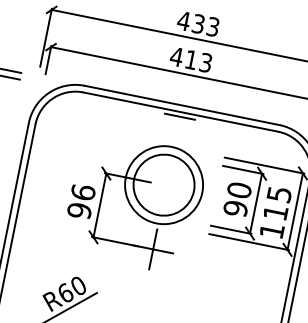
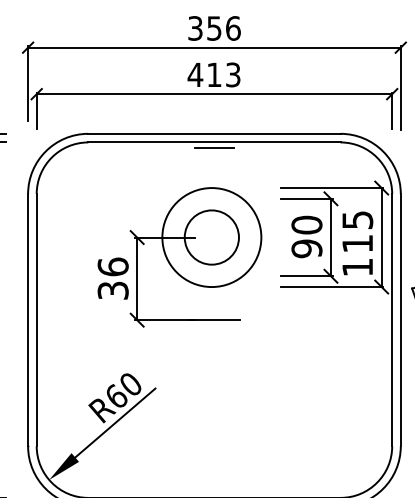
text: (197, 23) -> (213, 28), 433 -> 356
circle: (163, 185) -> (211, 237), size x0.7
text: (79, 210) -> (112, 290), 96 -> 36
line: (153, 249) -> (214, 320), removed

